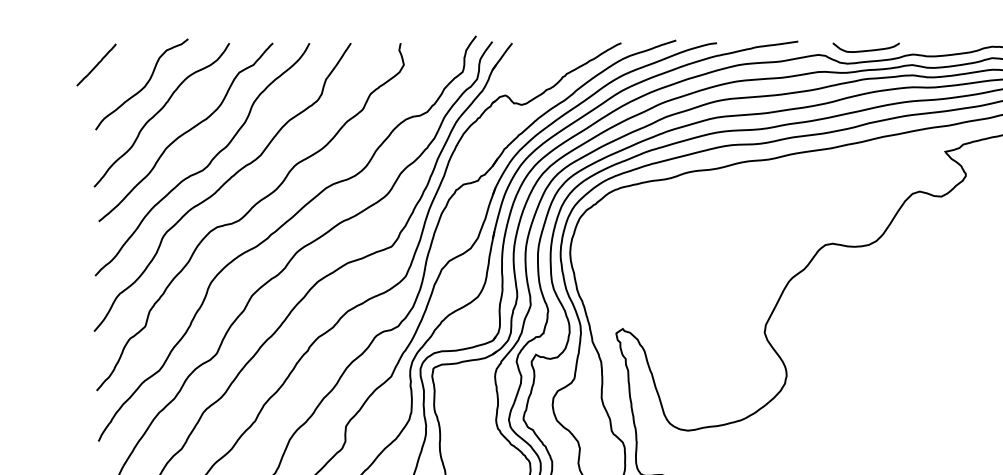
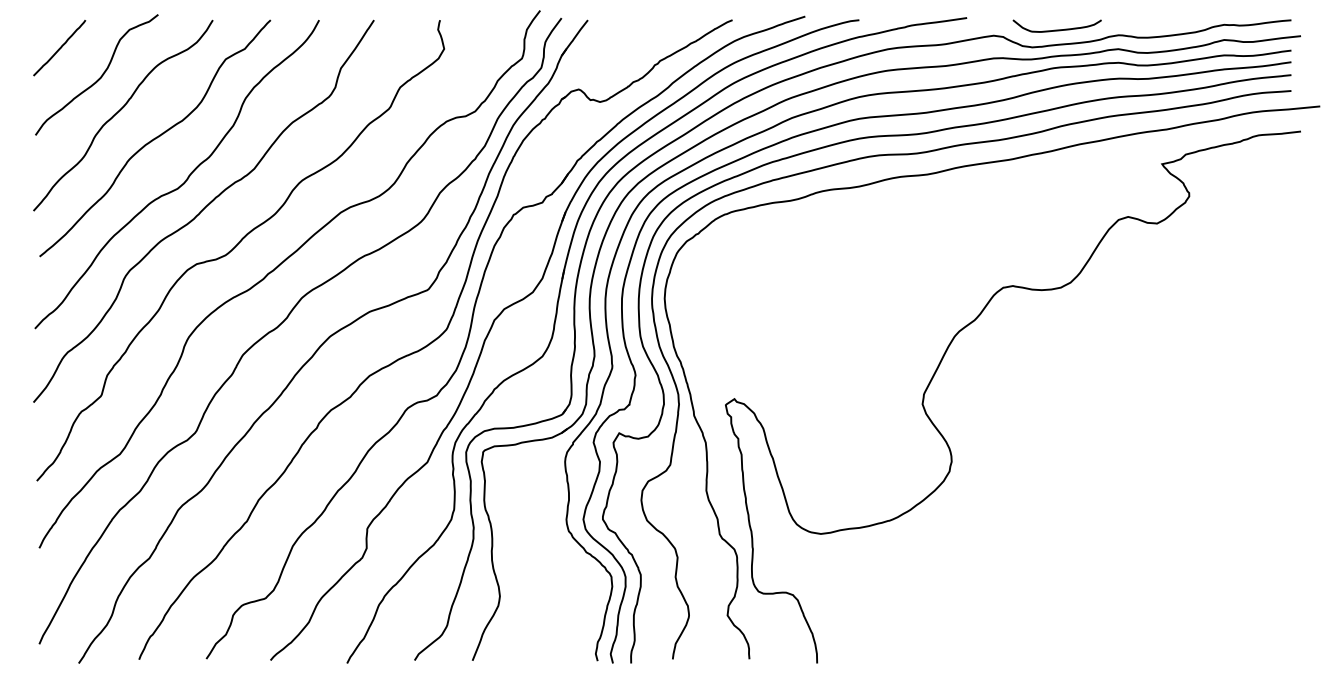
line: (96, 65) -> (59, 48), moved

